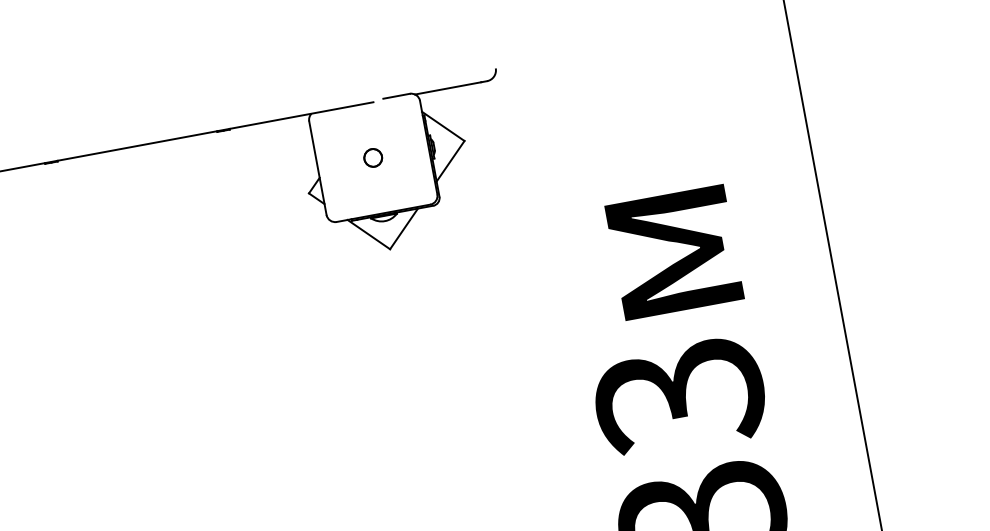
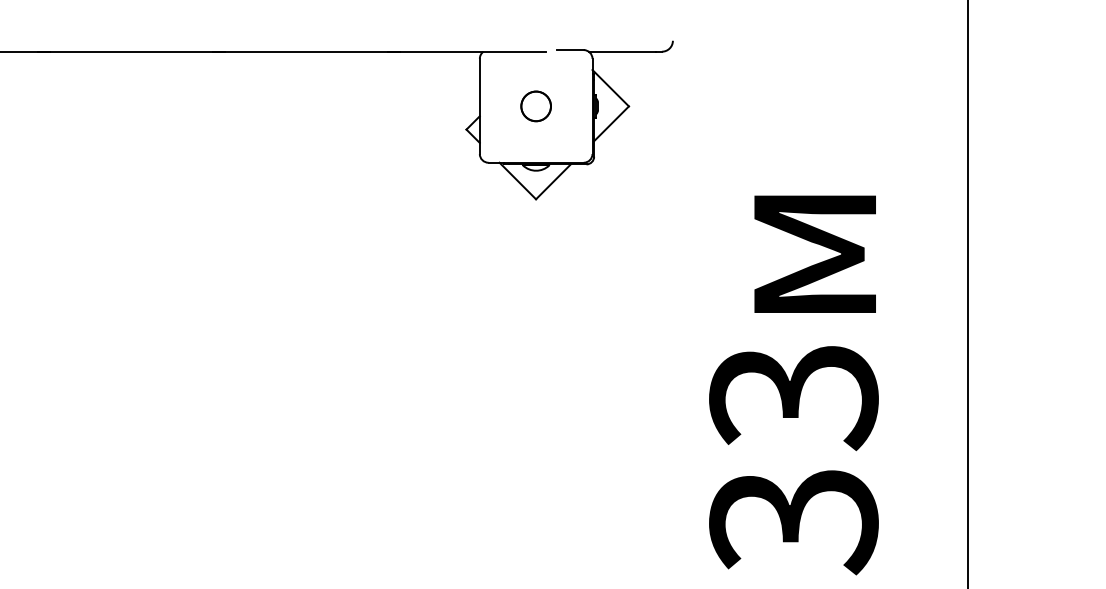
part: (372, 158) -> (535, 106), size x1.67

